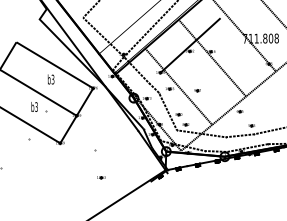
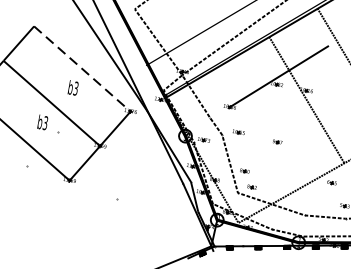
line: (54, 65) -> (81, 69), solid -> dashed
line: (178, 86) -> (251, 131), removed
part: (101, 177) -> (118, 239), removed

